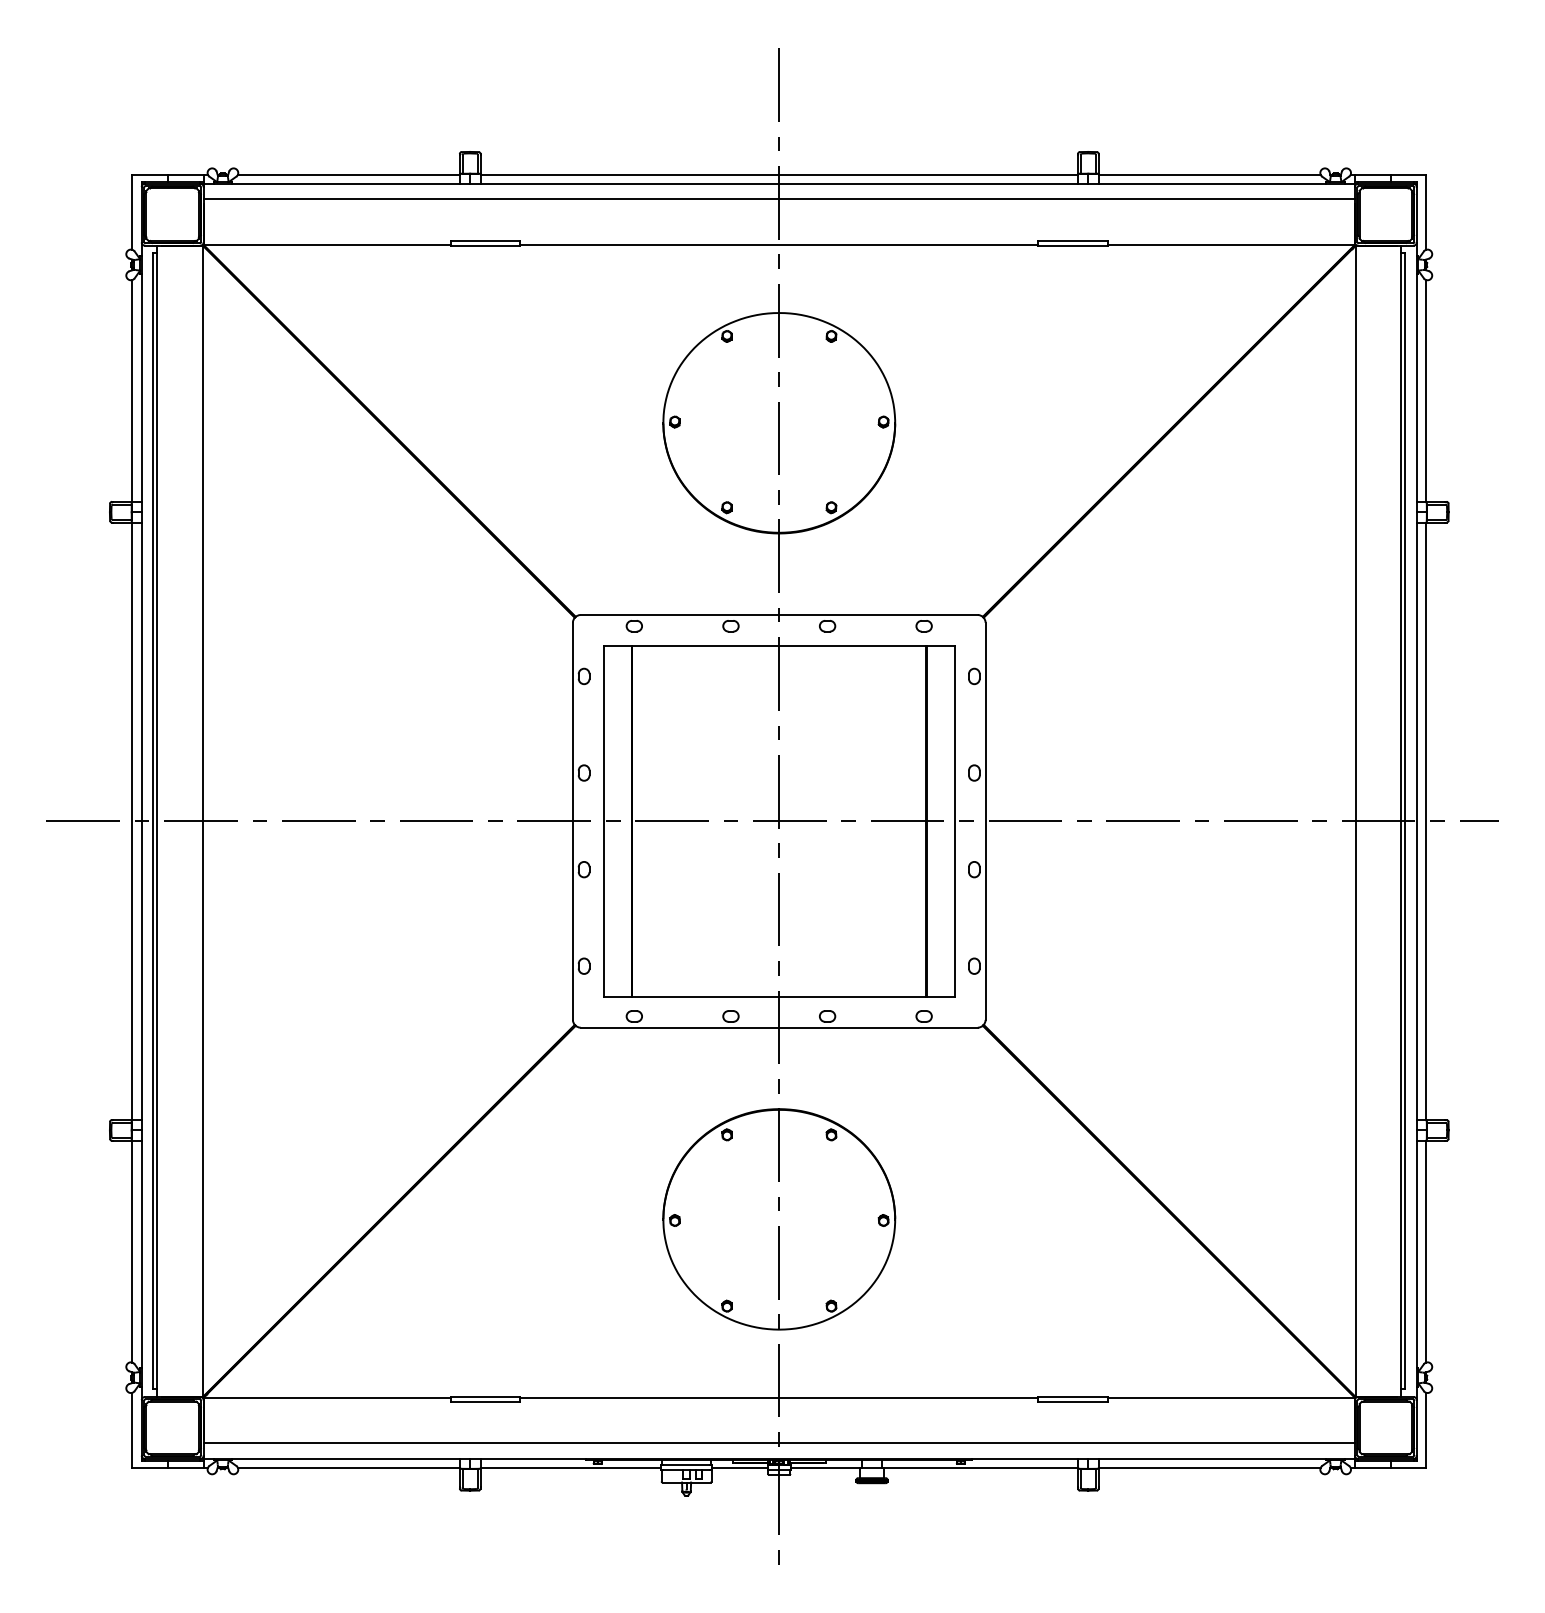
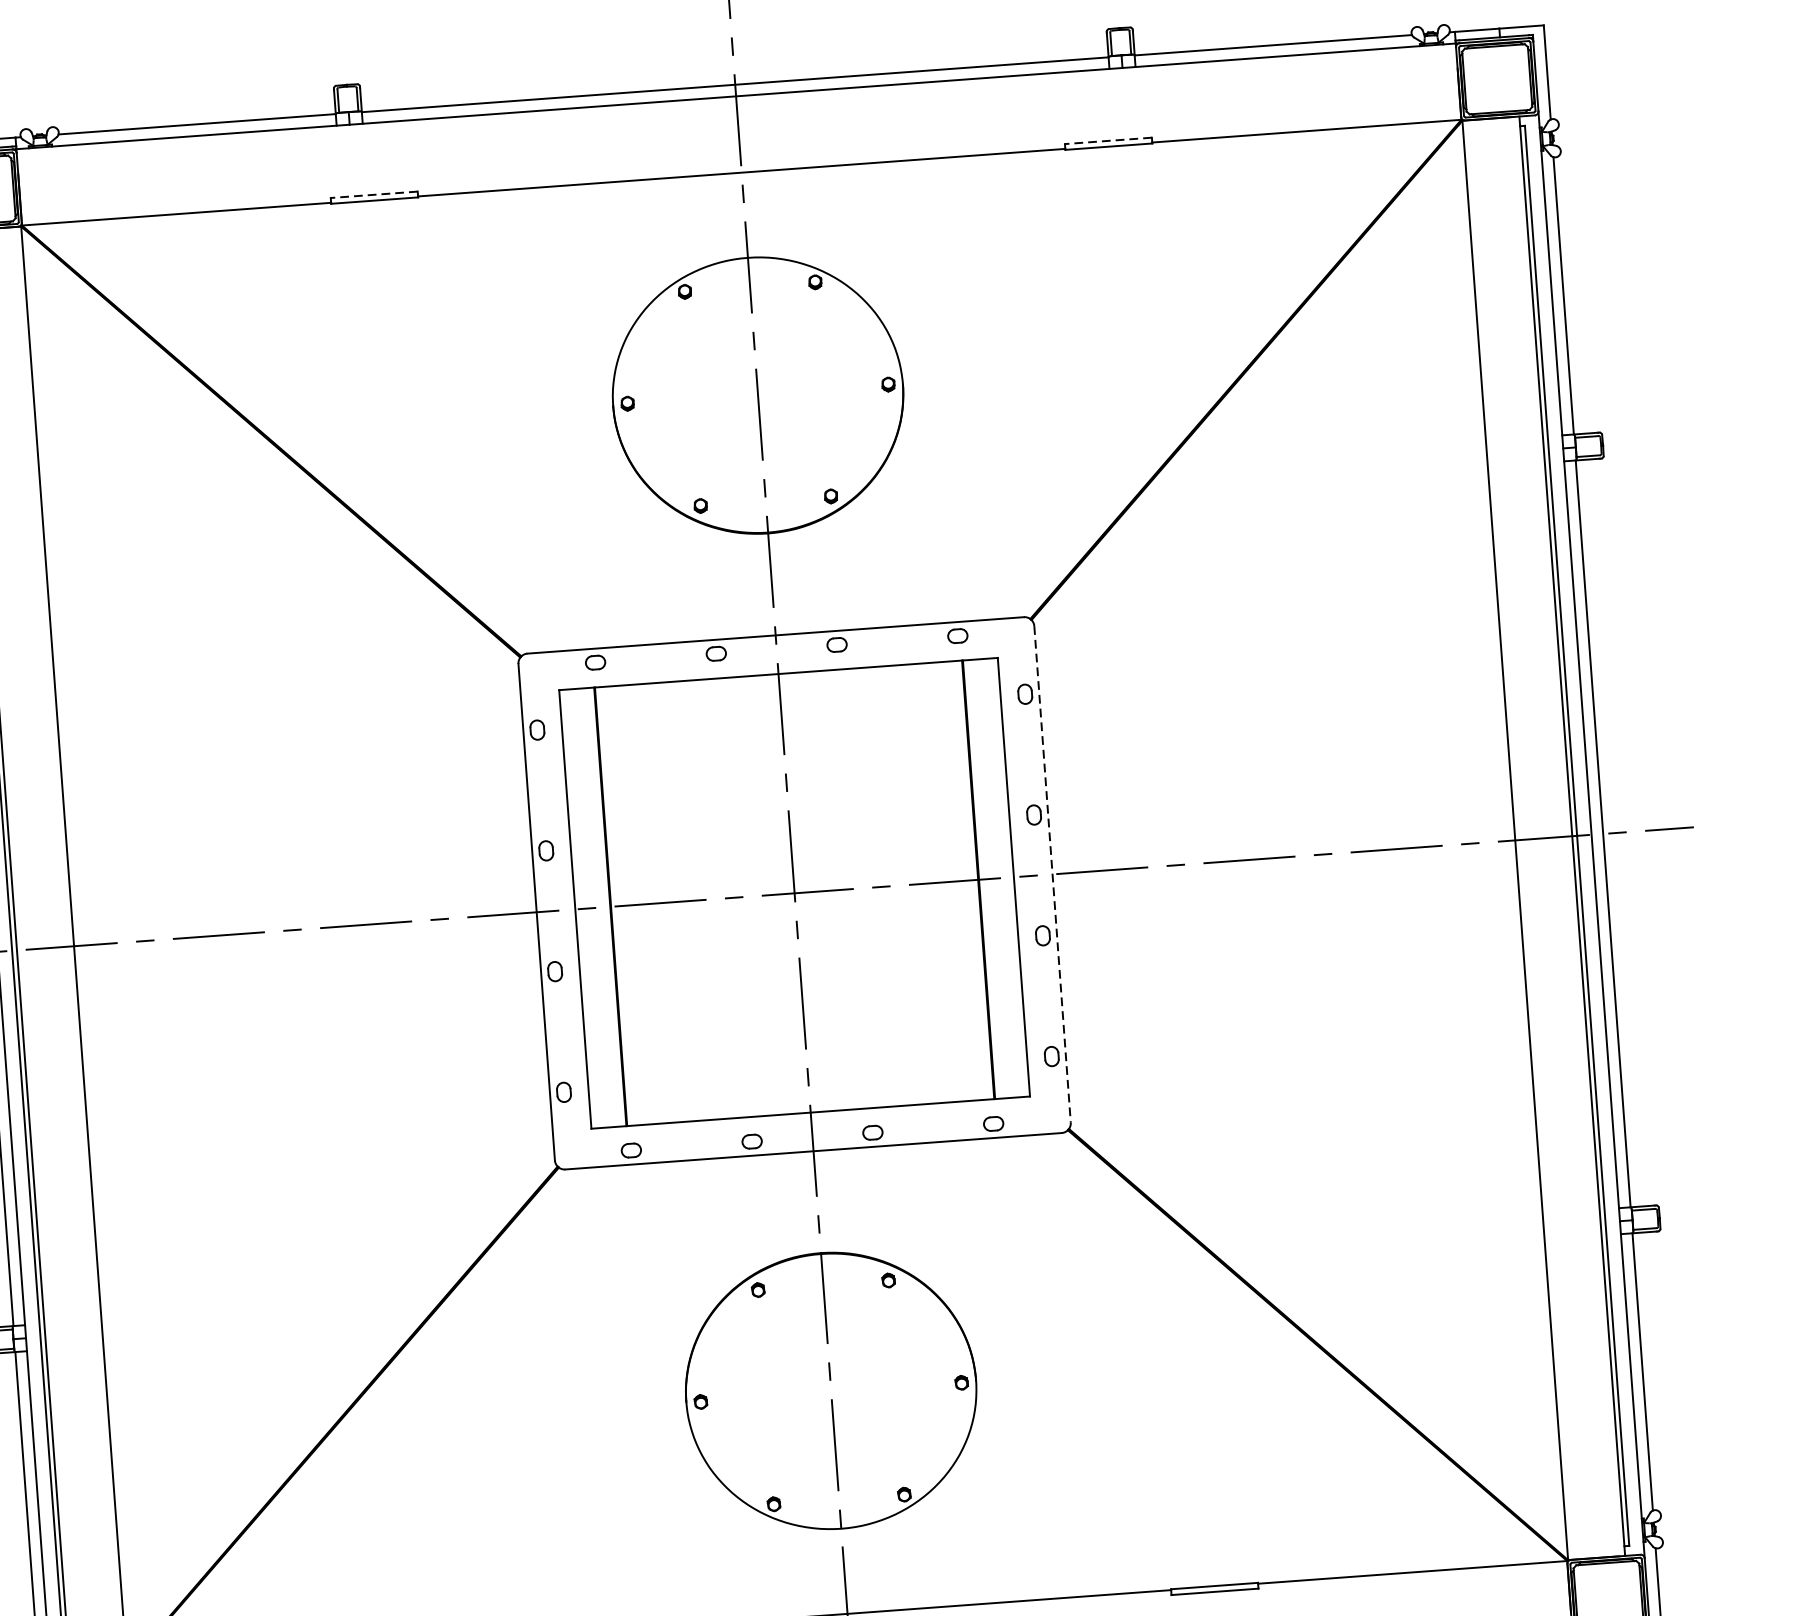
line: (778, 199) -> (736, 116), removed
line: (485, 241) -> (374, 195), solid -> dashed
line: (1072, 241) -> (1107, 141), solid -> dashed
line: (985, 821) -> (1052, 874), solid -> dashed

